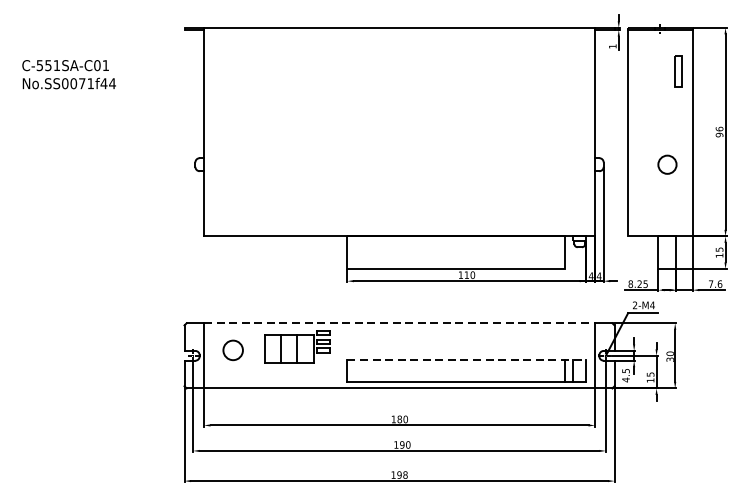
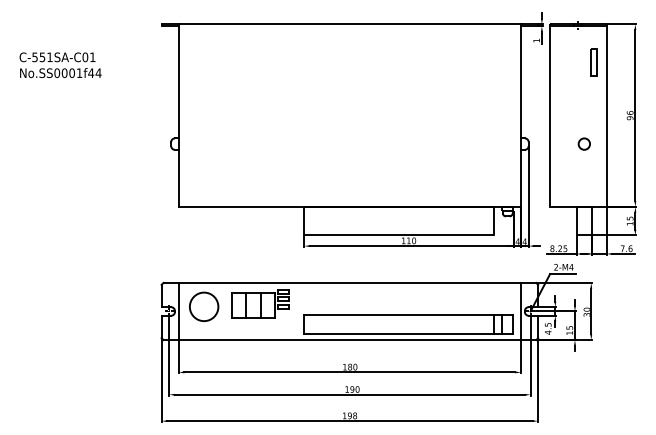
text: (82, 82) -> (72, 72), No.SS0071f44 -> No.SS0001f44
circle: (666, 163) -> (583, 143), size x0.71
line: (400, 322) -> (350, 282), dashed -> solid
circle: (233, 350) -> (204, 306), size x1.67
line: (466, 360) -> (408, 315), dashed -> solid

